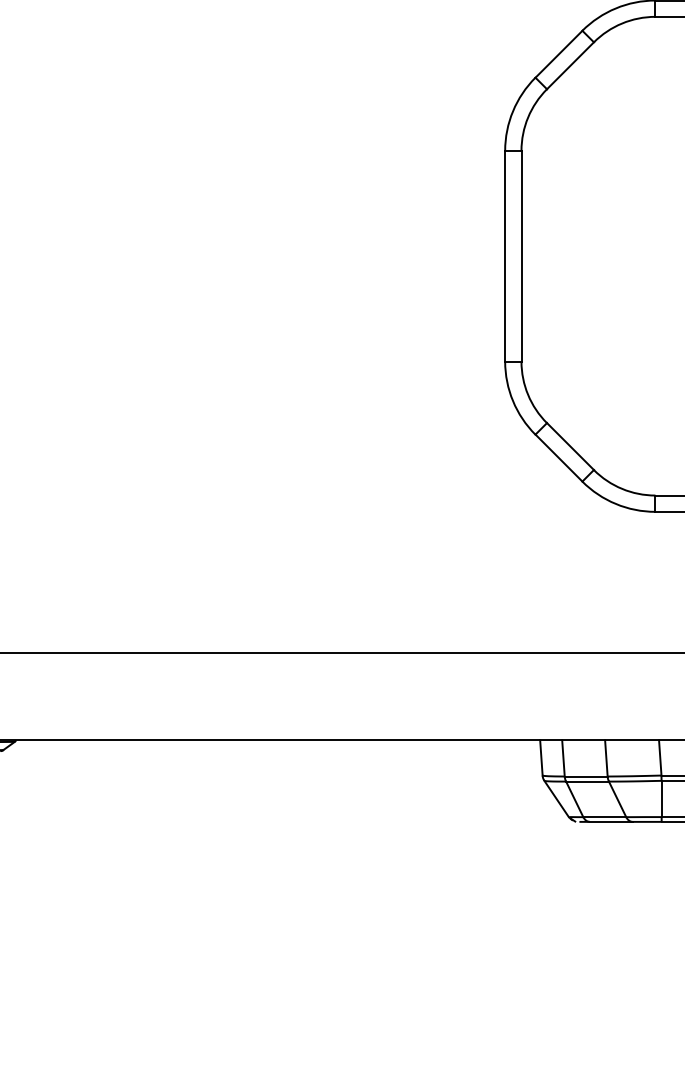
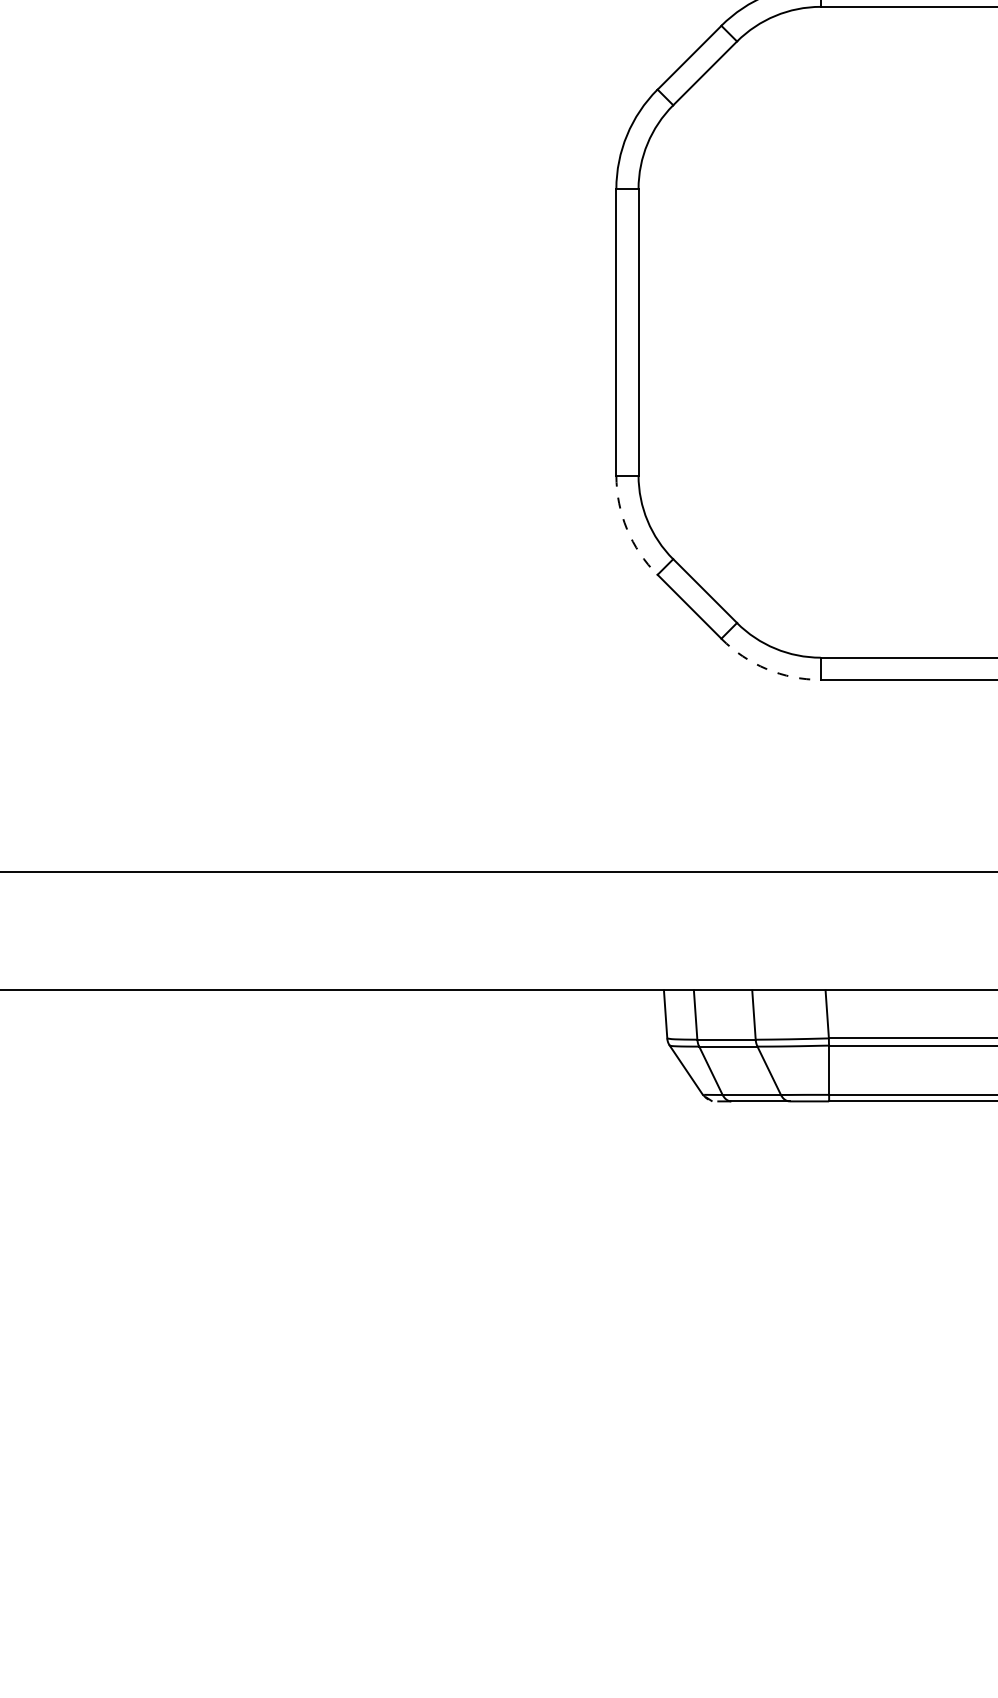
arc: (513, 401) -> (627, 529), solid -> dashed
arc: (615, 504) -> (766, 669), solid -> dashed

